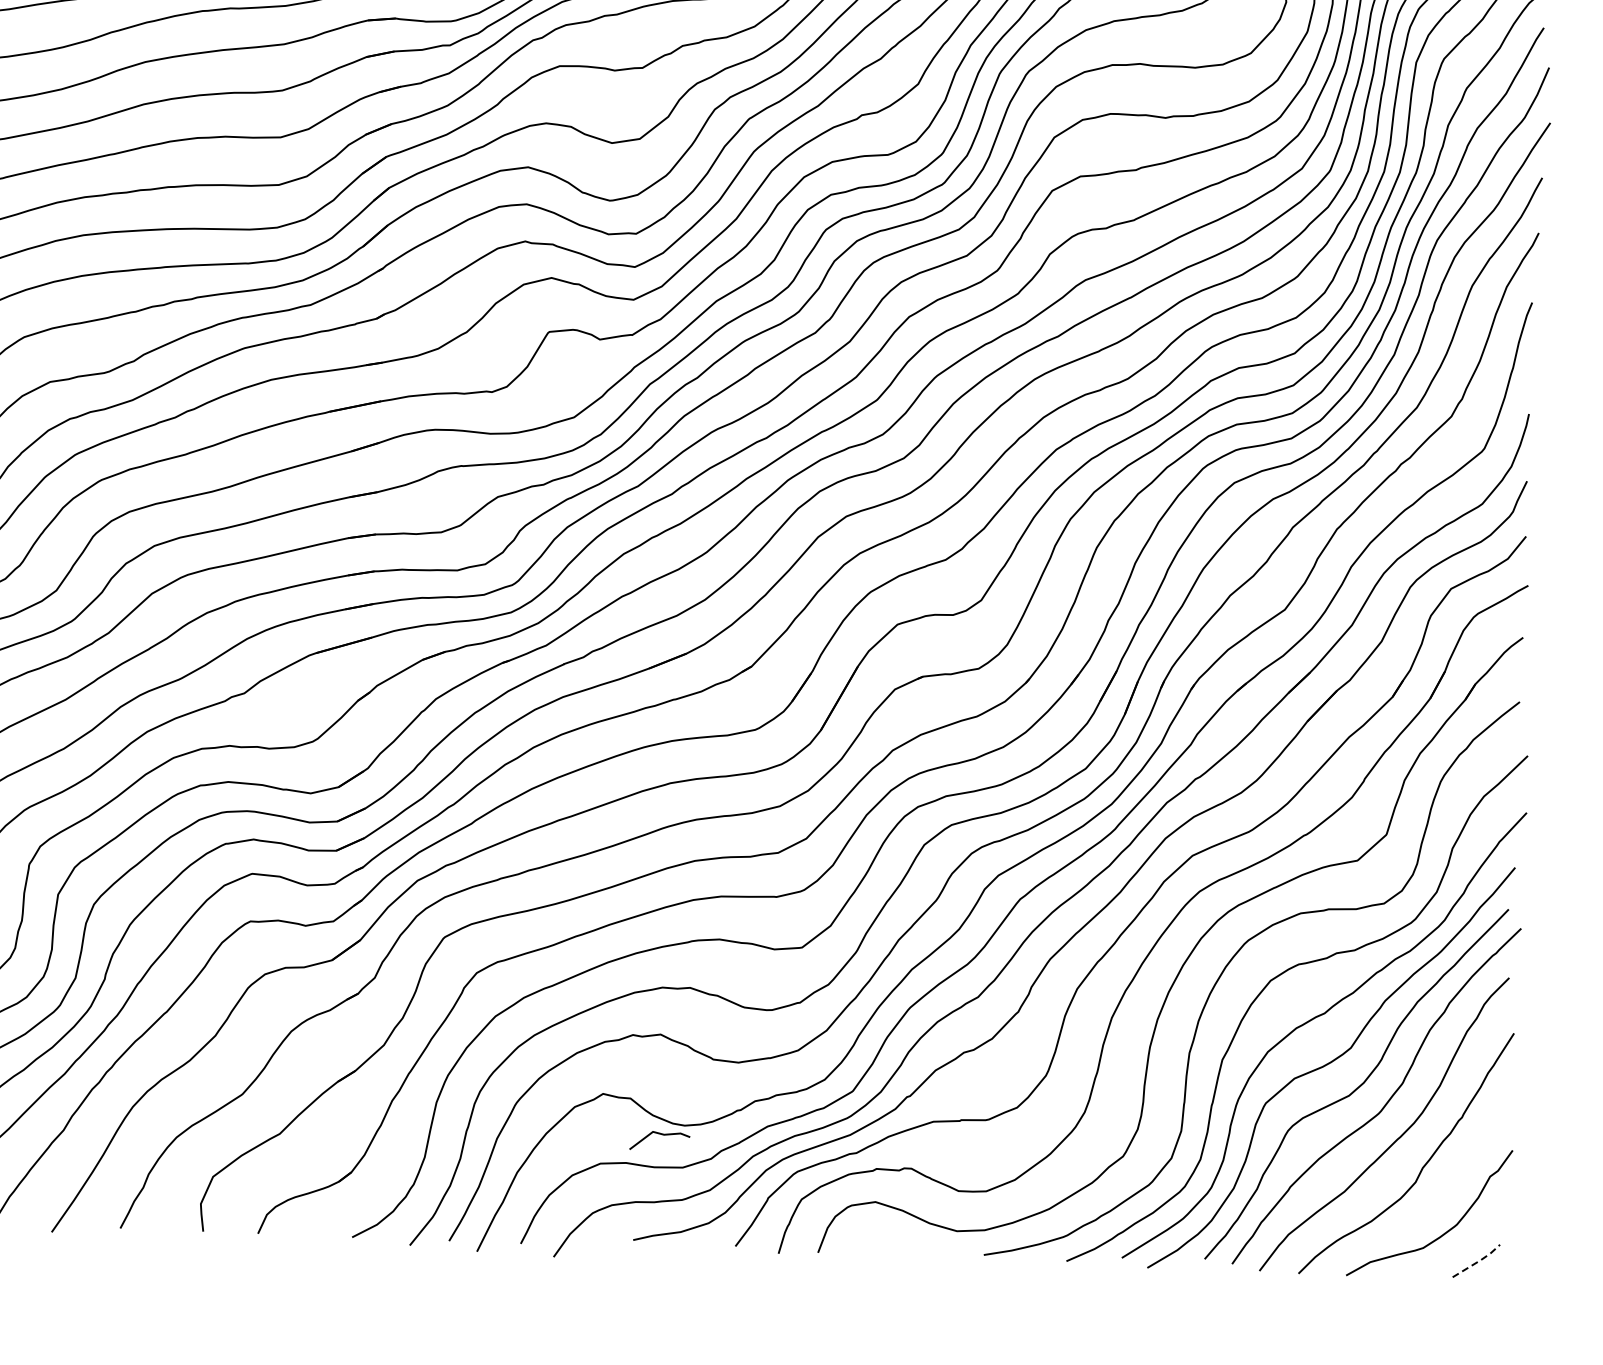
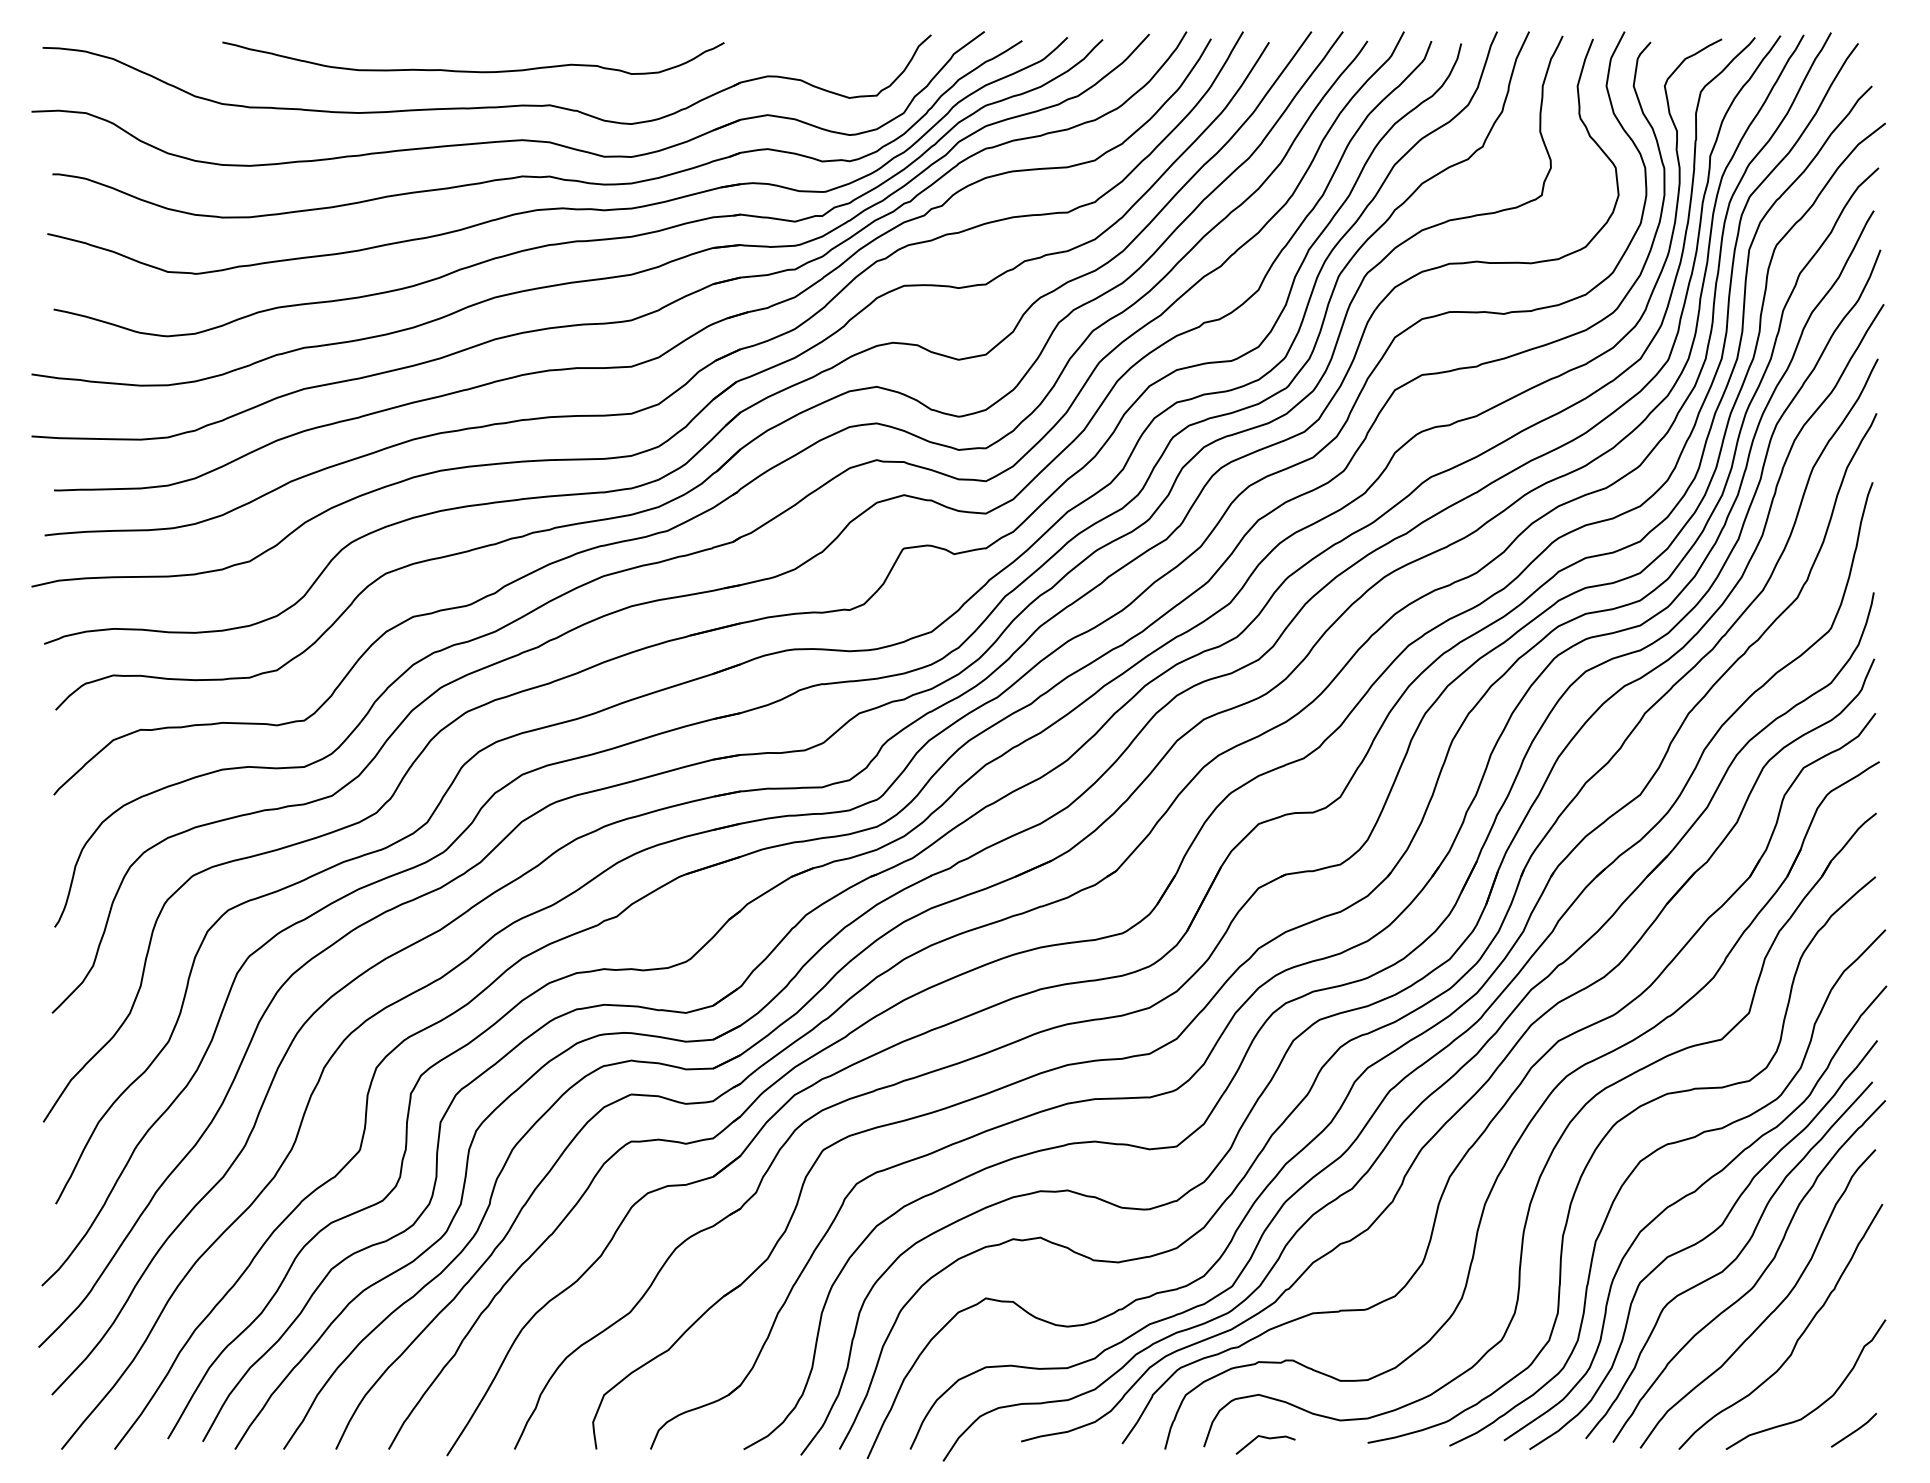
line: (662, 1135) -> (1268, 1439), moved
line: (1477, 1261) -> (1855, 1430), dashed -> solid

